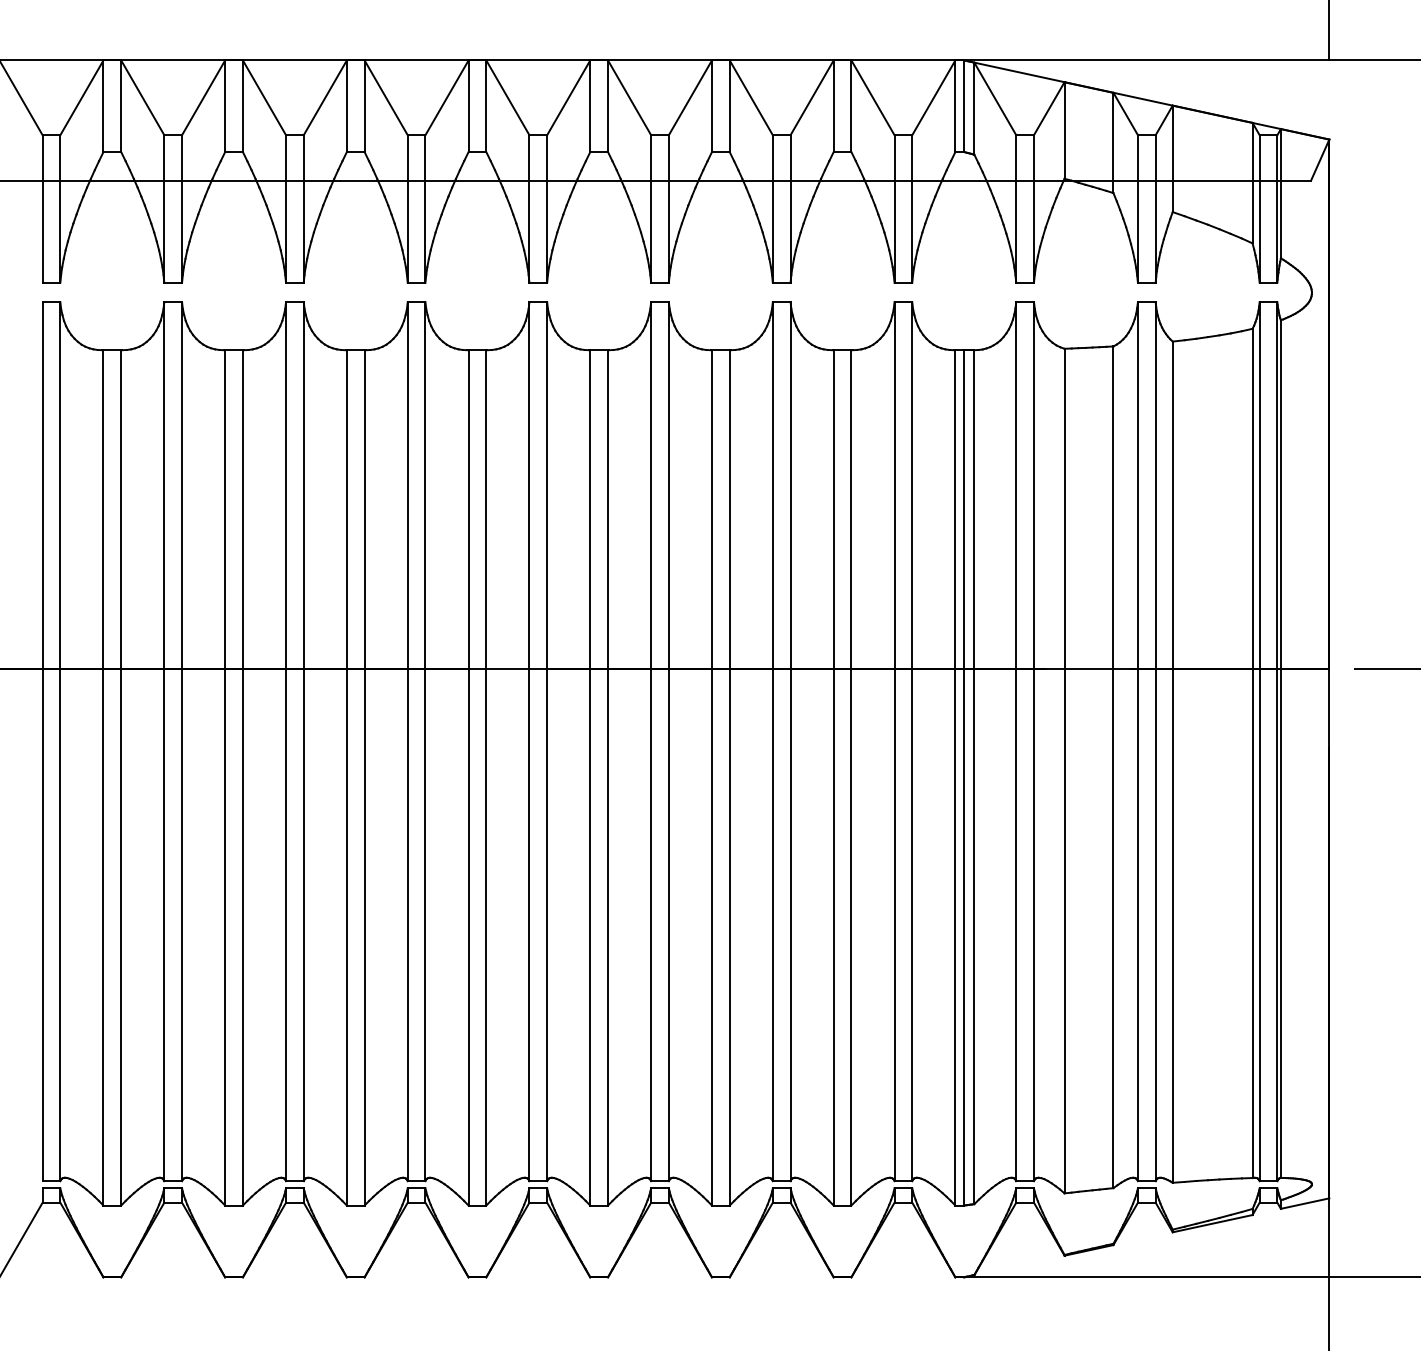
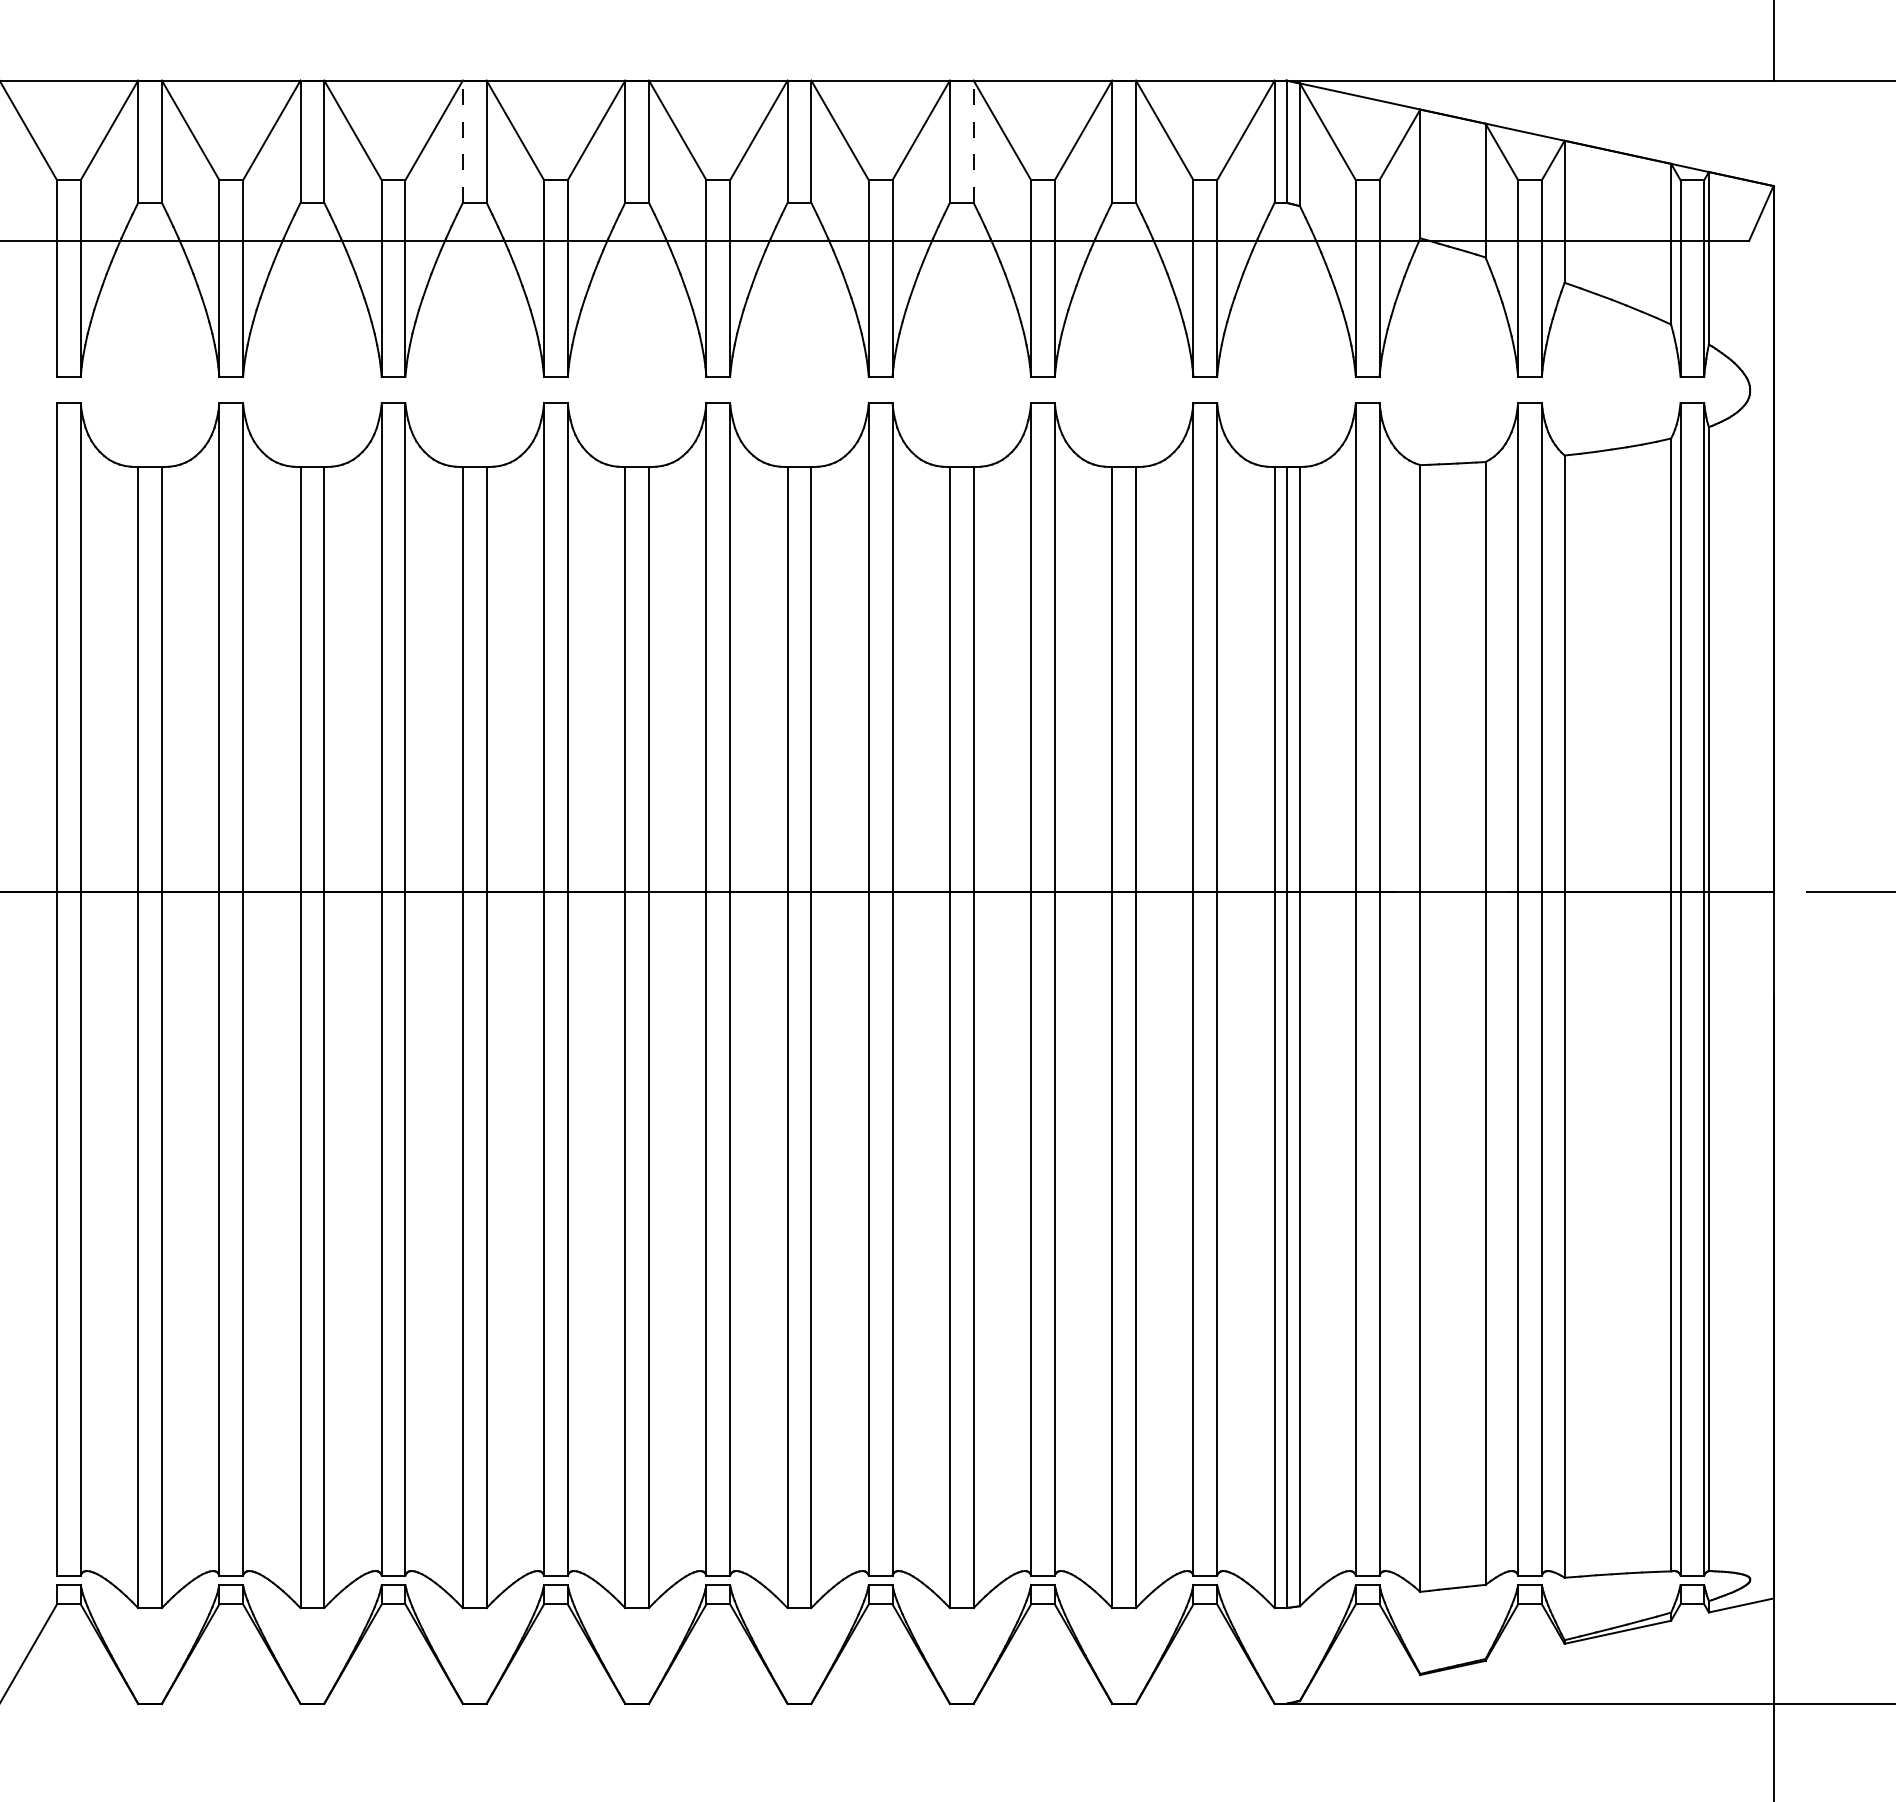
line: (346, 106) -> (462, 141), solid -> dashed
line: (729, 106) -> (973, 141), solid -> dashed

